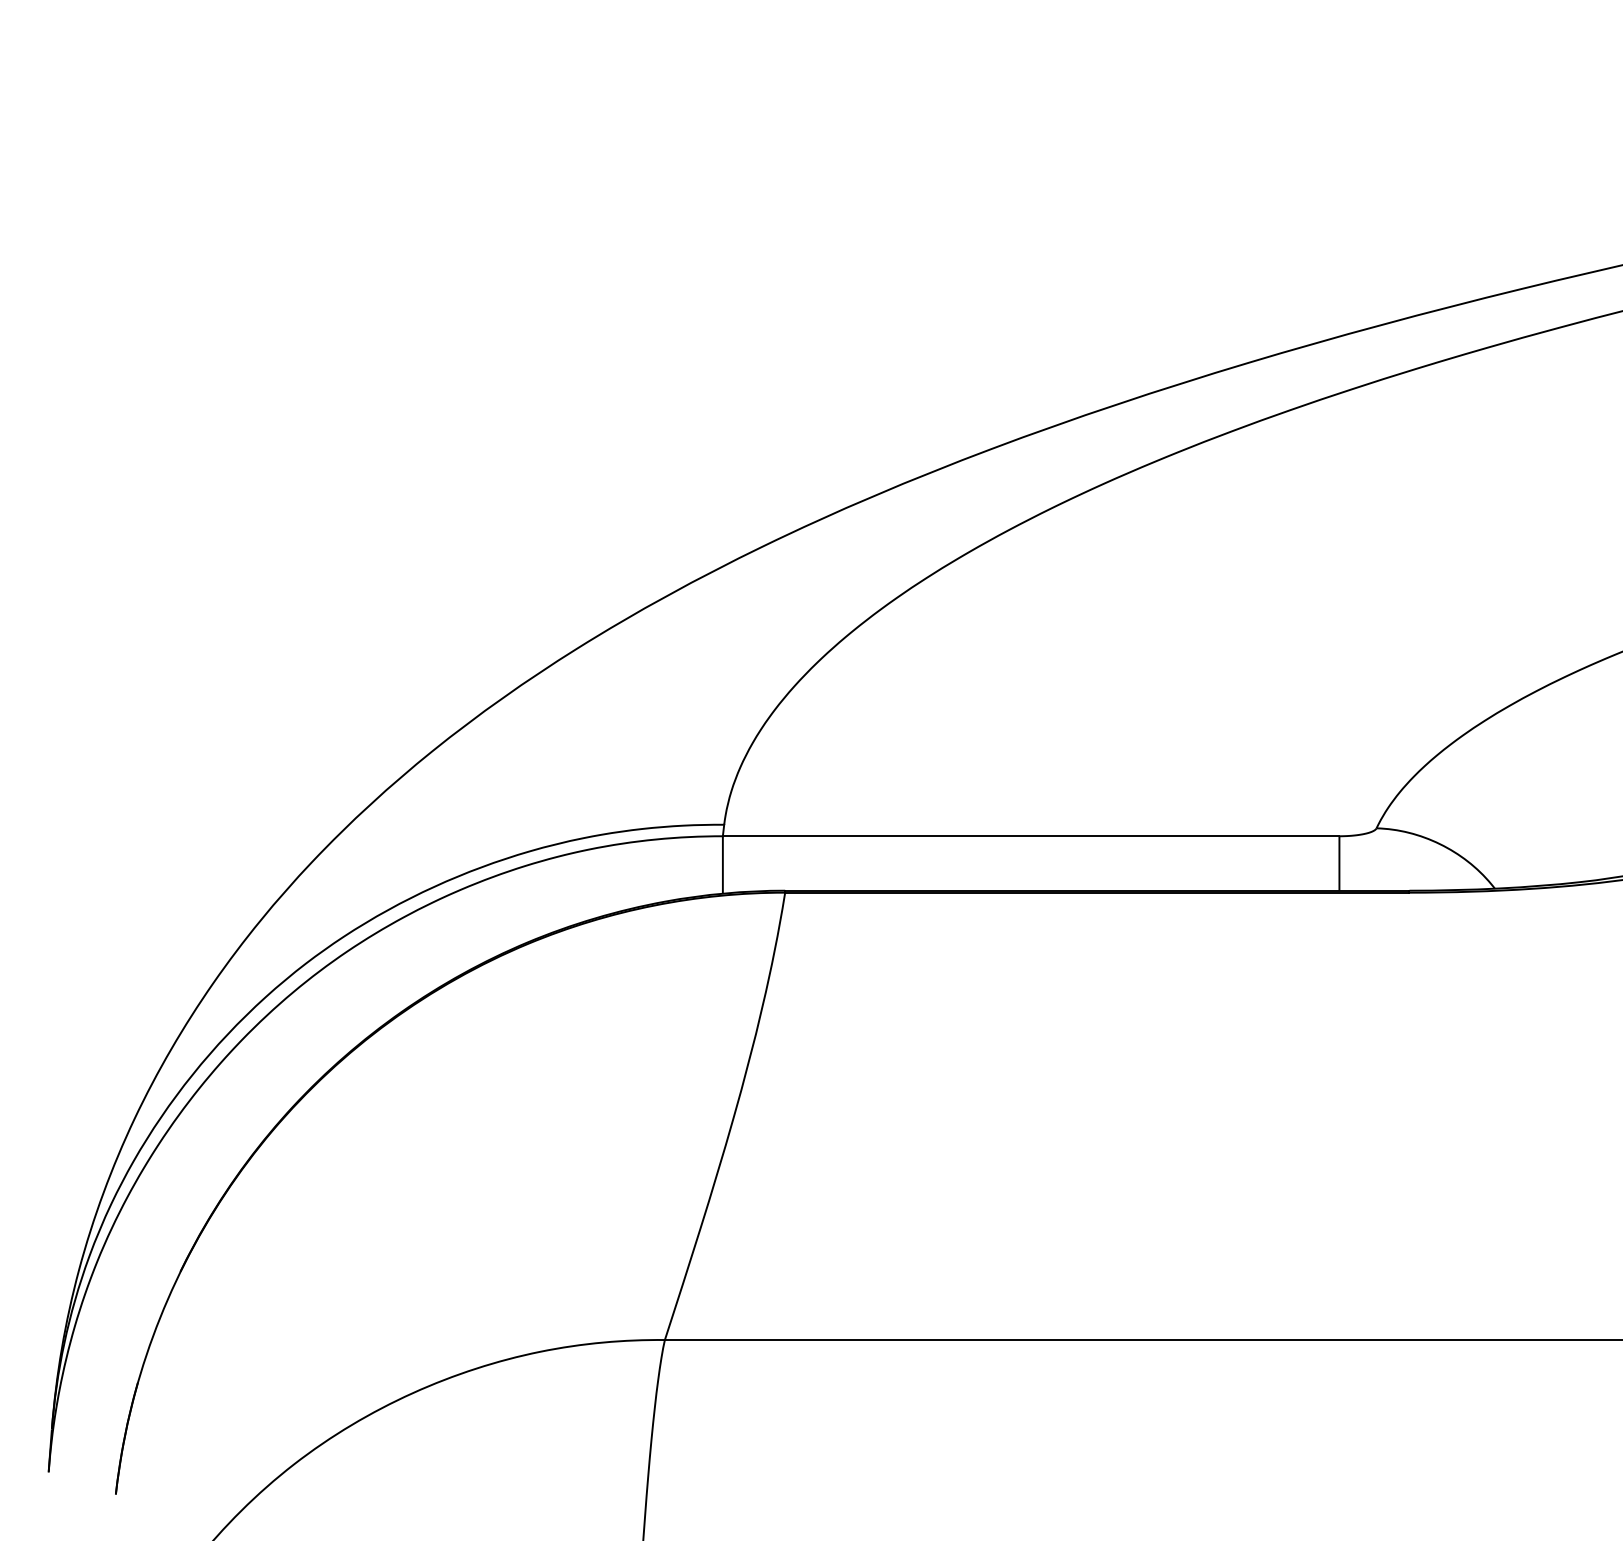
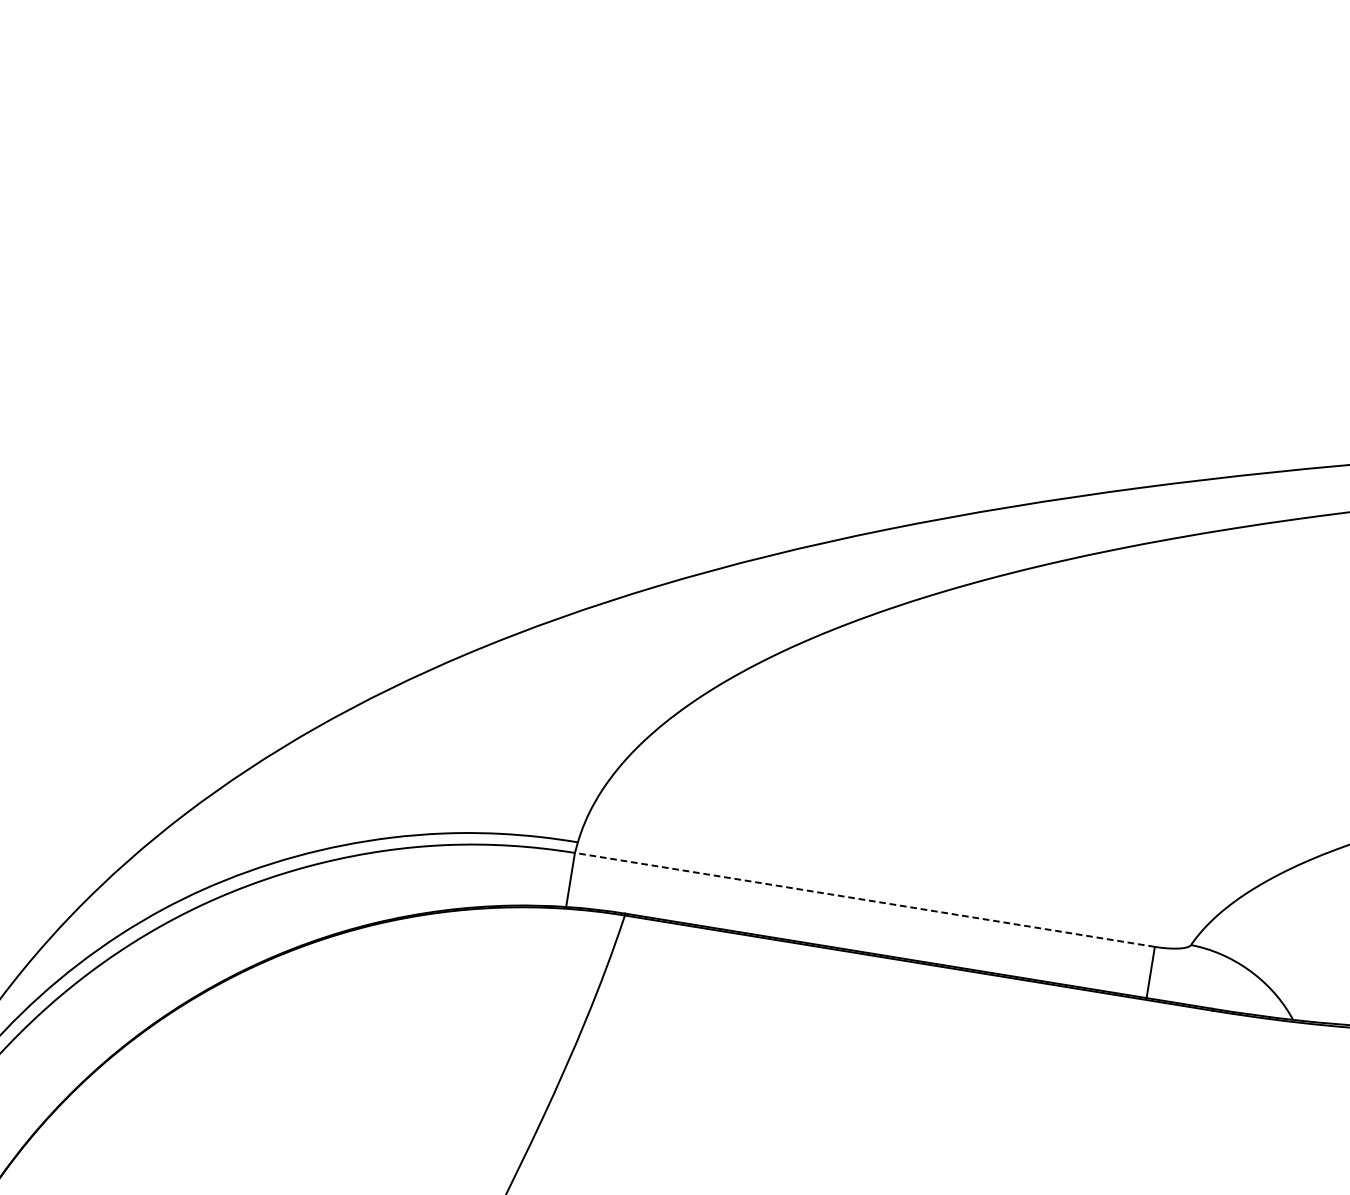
line: (1030, 836) -> (864, 900), solid -> dashed

